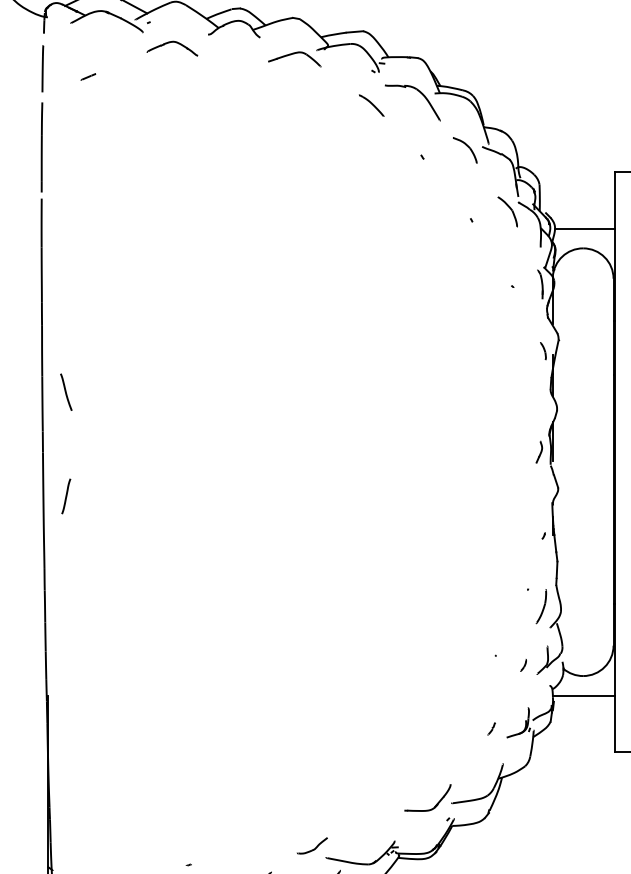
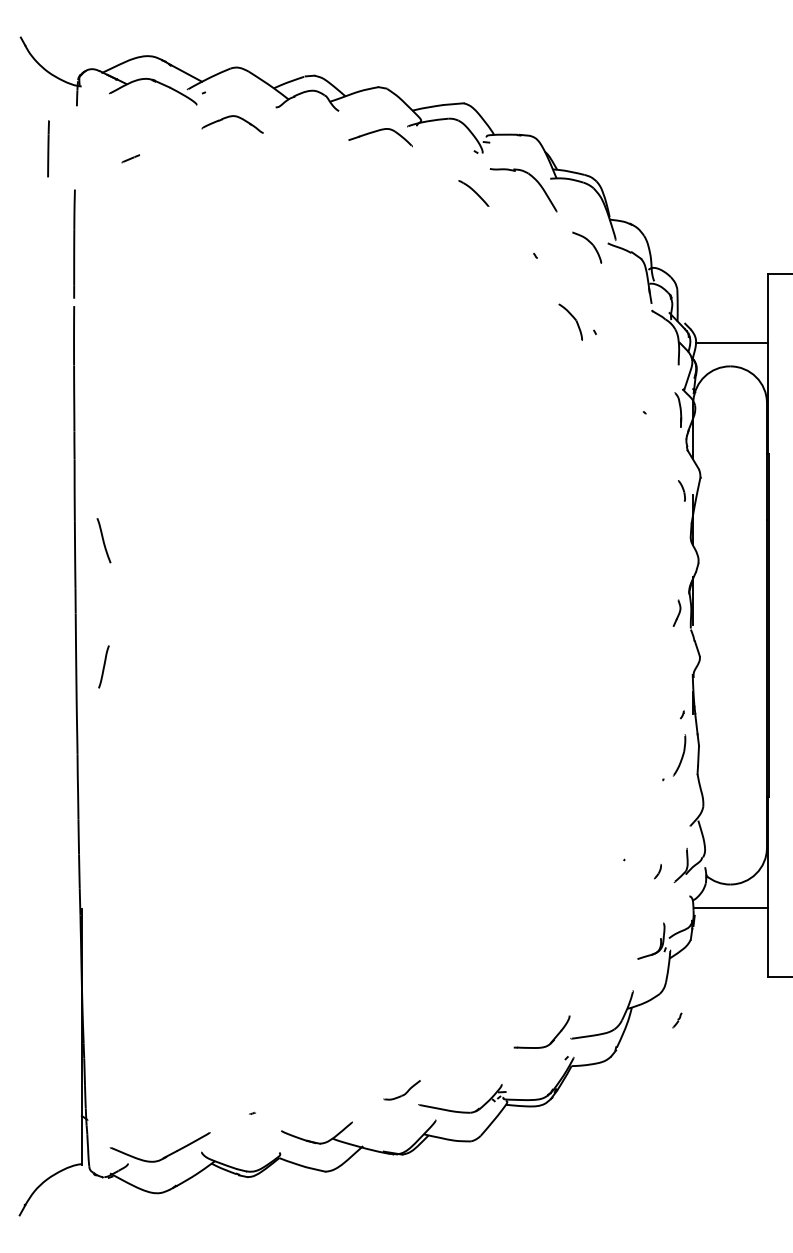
line: (42, 68) -> (48, 148), moved
part: (507, 211) -> (570, 321), moved
part: (541, 606) -> (679, 755), moved
part: (491, 728) -> (677, 1020), moved

